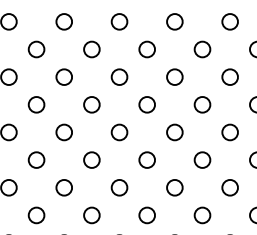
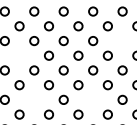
circle: (229, 78) -> (122, 41), removed
circle: (36, 104) -> (19, 55), removed
circle: (64, 186) -> (34, 99), removed
circle: (175, 186) -> (93, 99), removed

